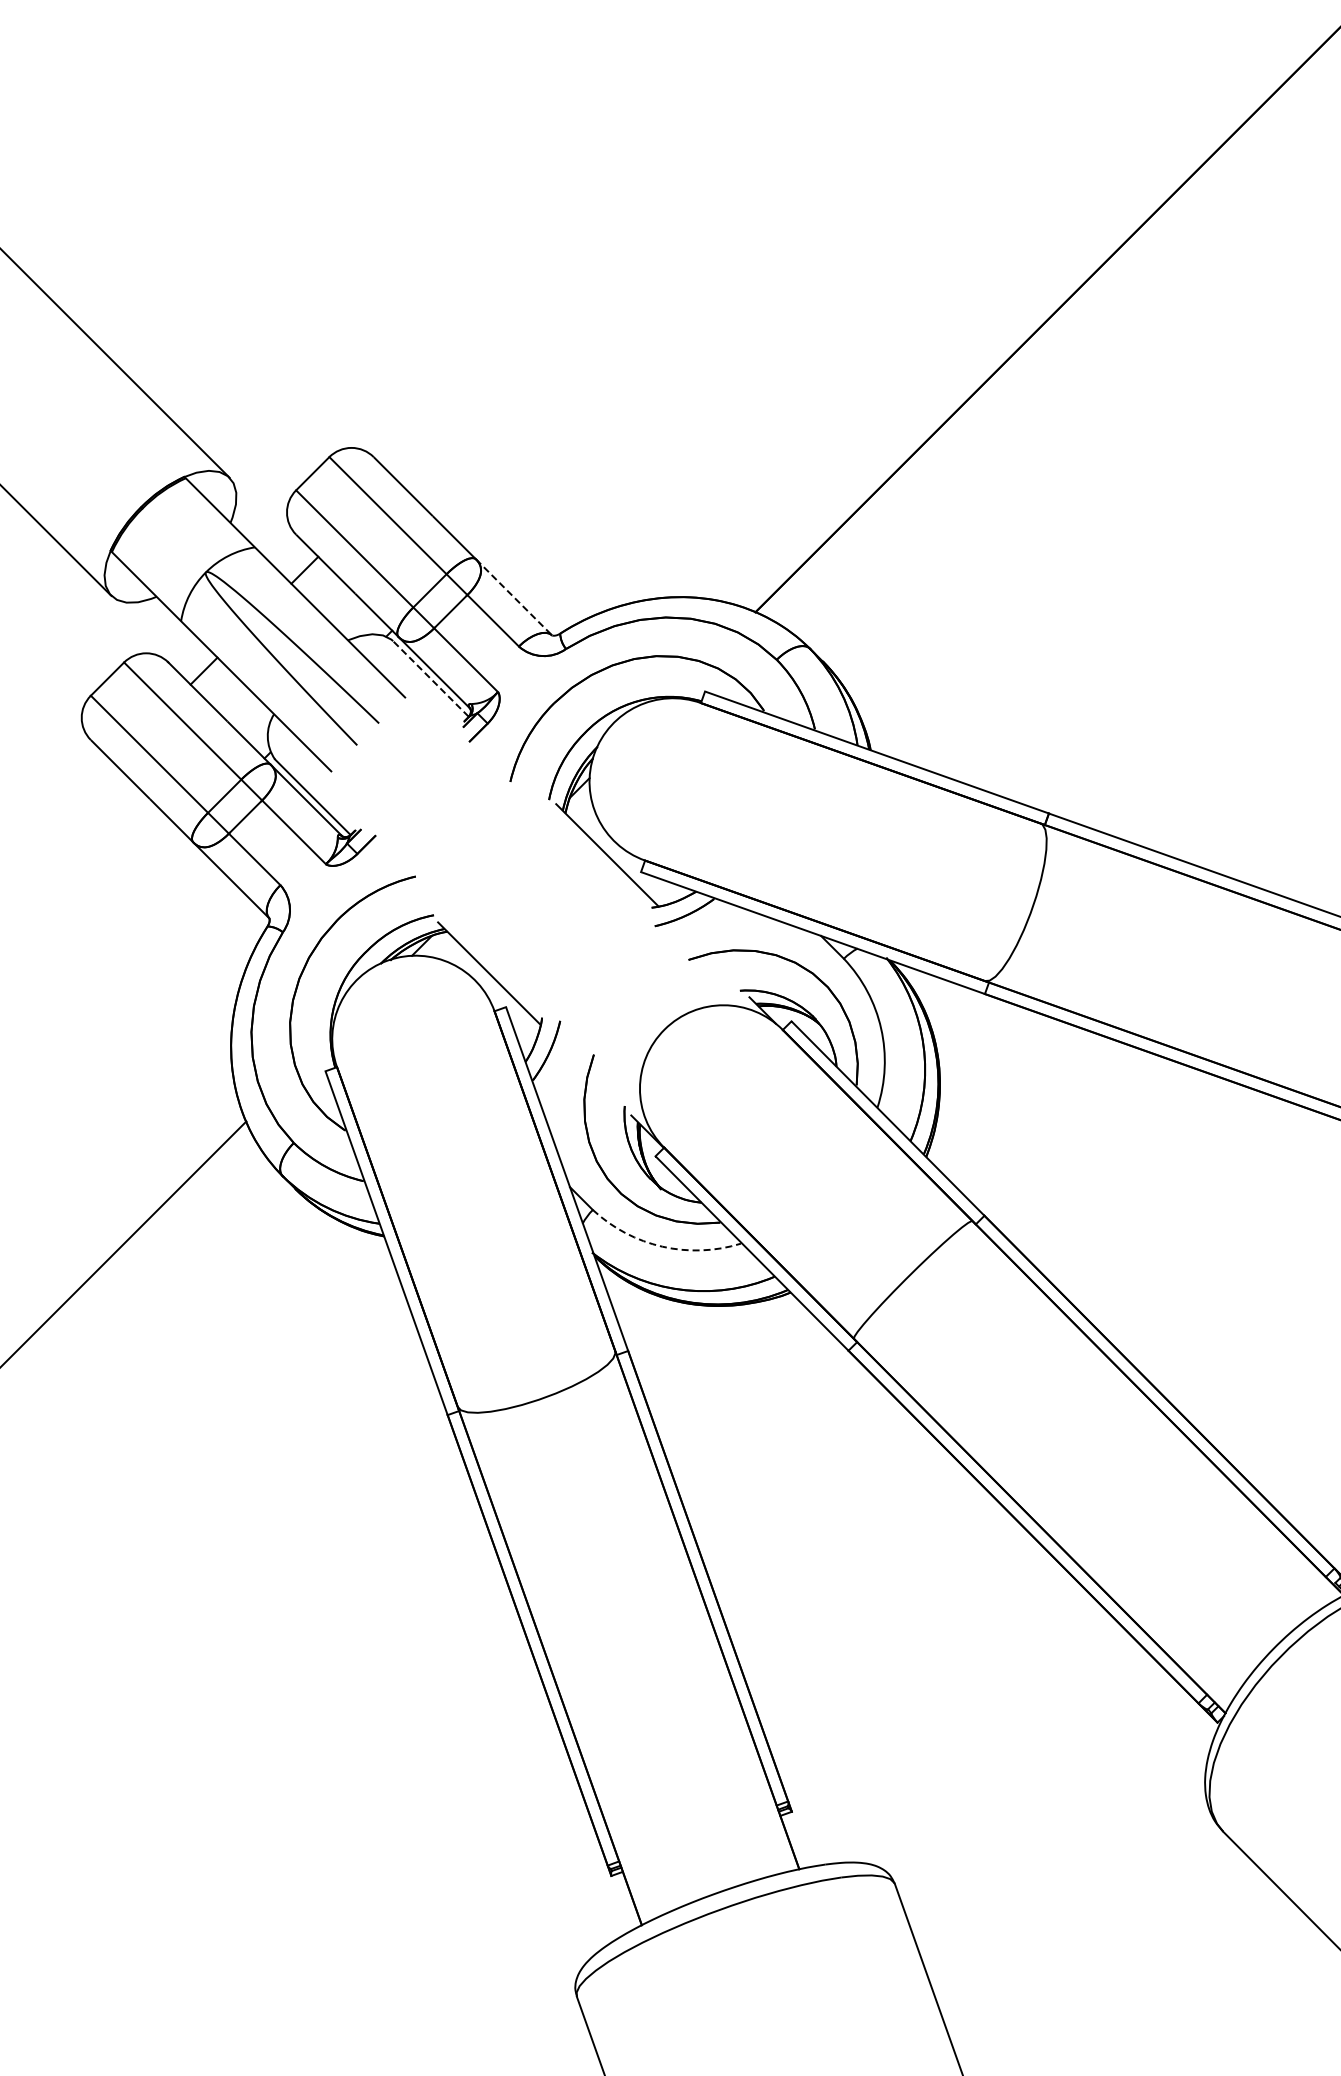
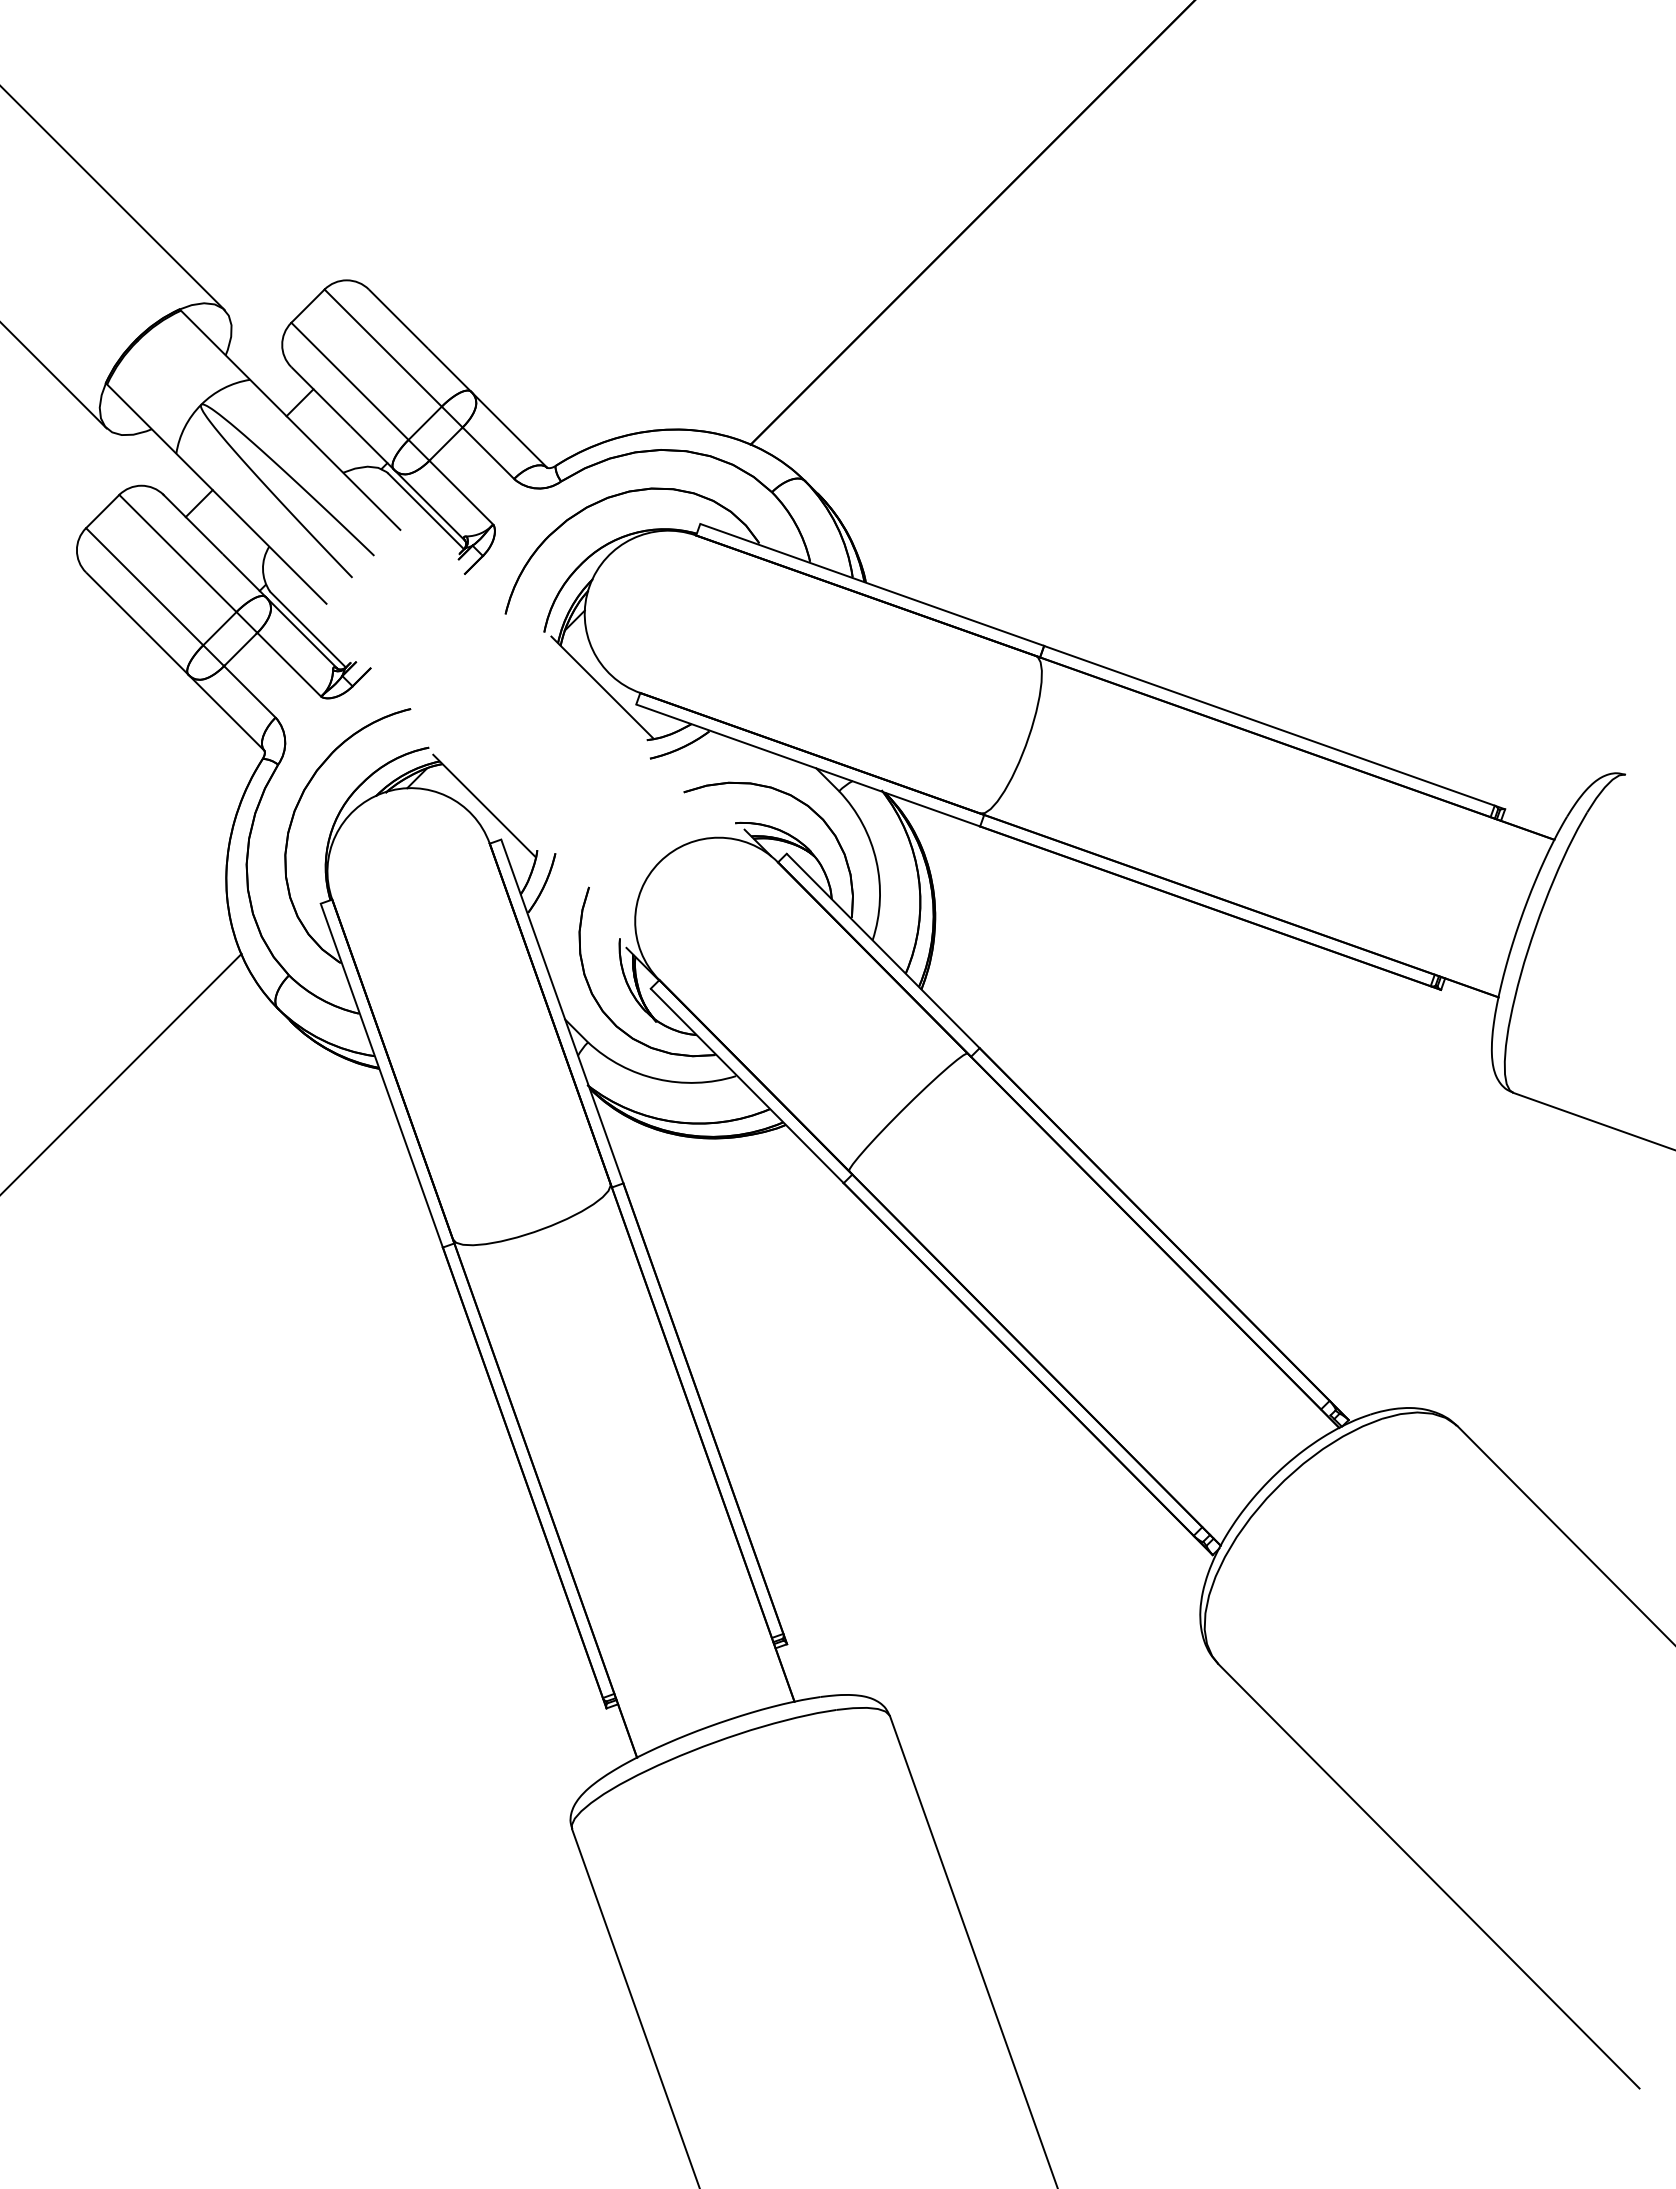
line: (514, 597) -> (509, 429), dashed -> solid
line: (430, 679) -> (425, 511), dashed -> solid
arc: (662, 1247) -> (657, 1079), dashed -> solid

